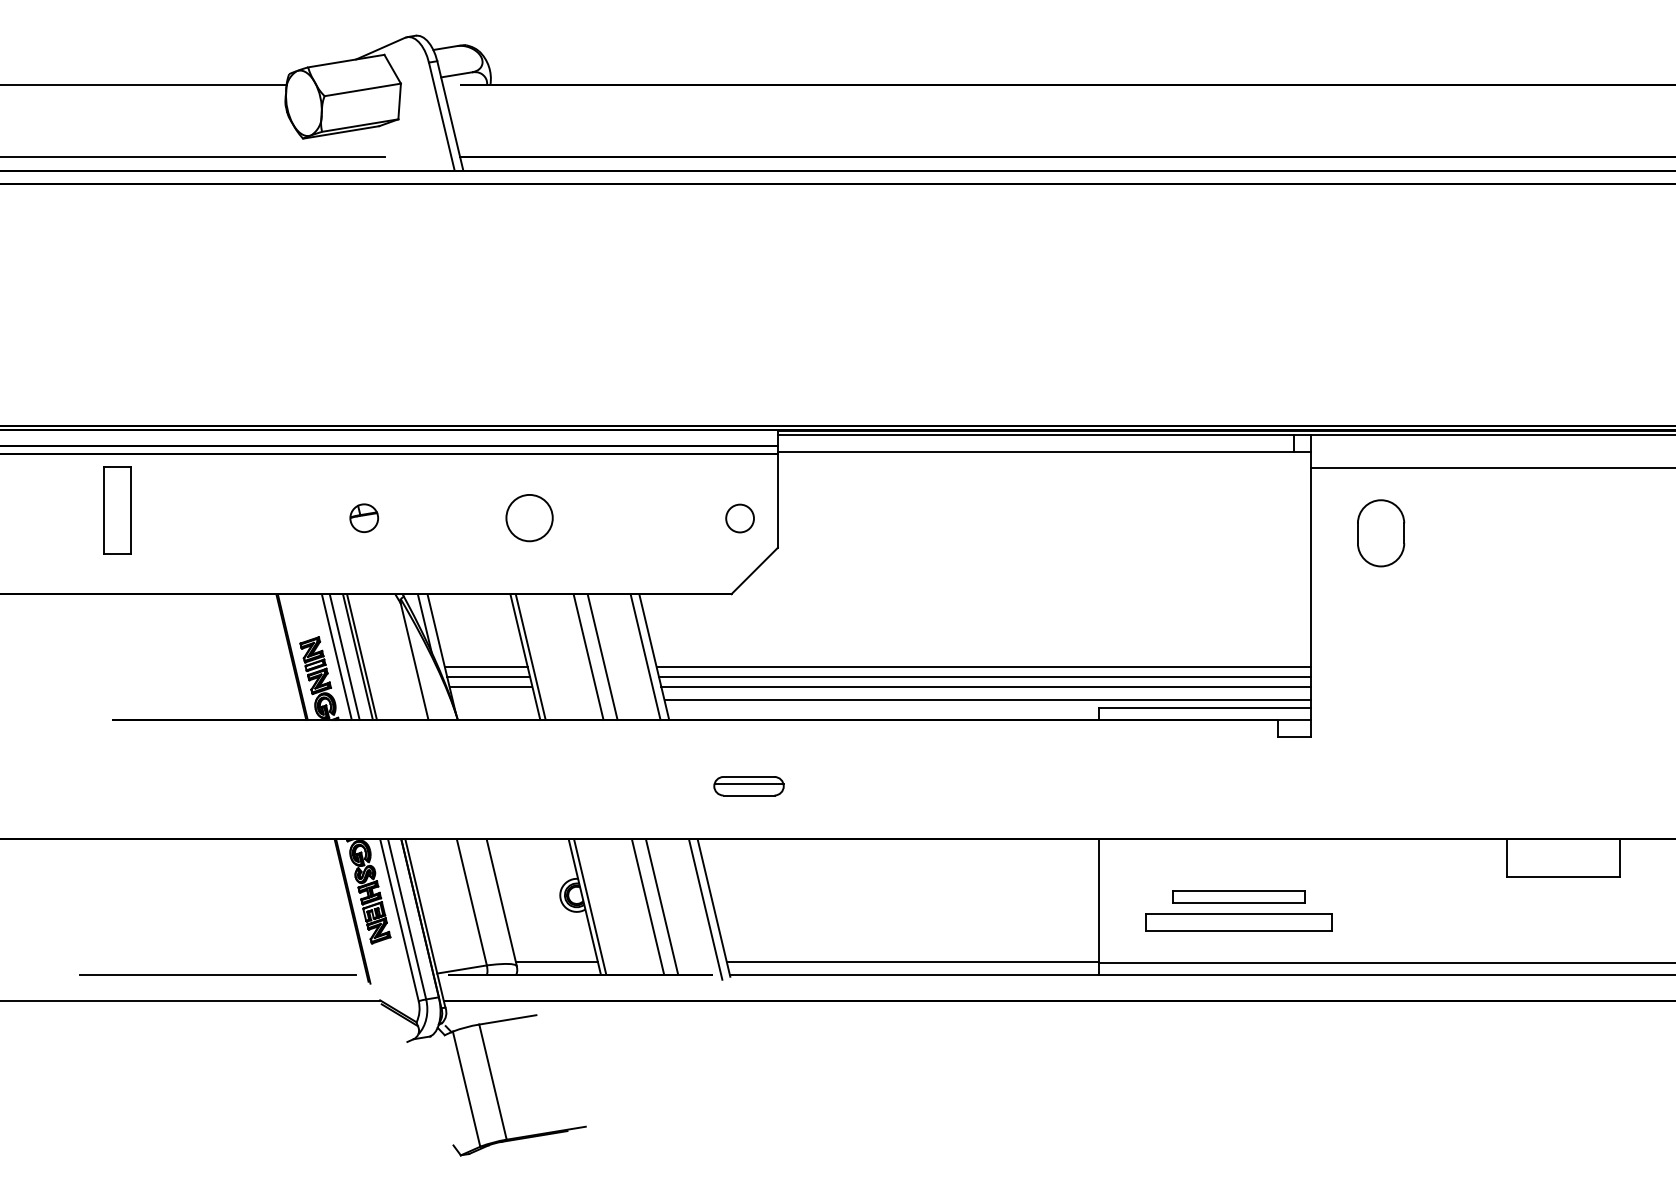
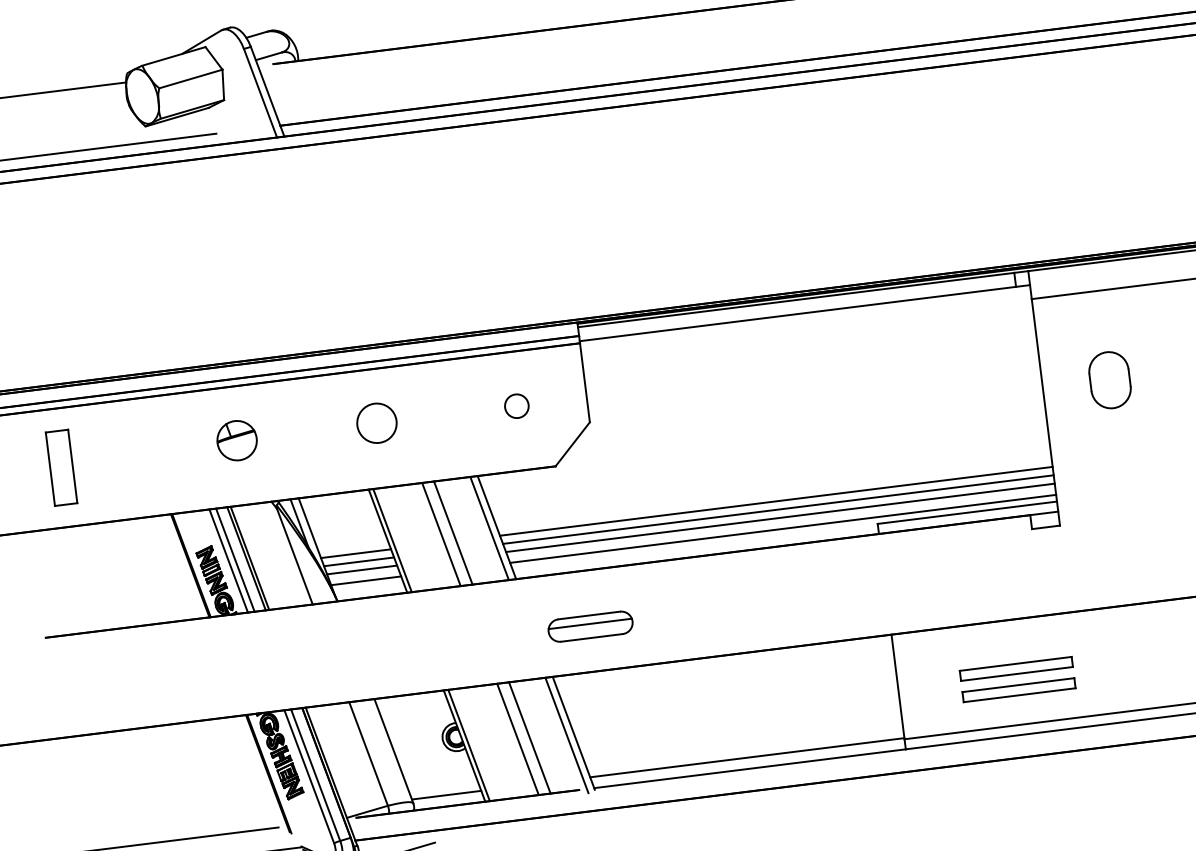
part: (117, 510) -> (61, 468), moved
part: (364, 518) -> (237, 441), size x1.67
circle: (739, 518) -> (516, 406), moved
part: (1381, 533) -> (1110, 380), moved
line: (493, 700) -> (365, 581), added
part: (748, 786) -> (590, 627), size x1.43
part: (1238, 921) -> (1018, 689), size x0.71

